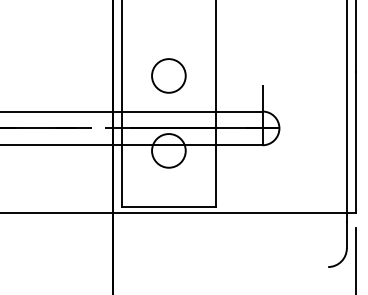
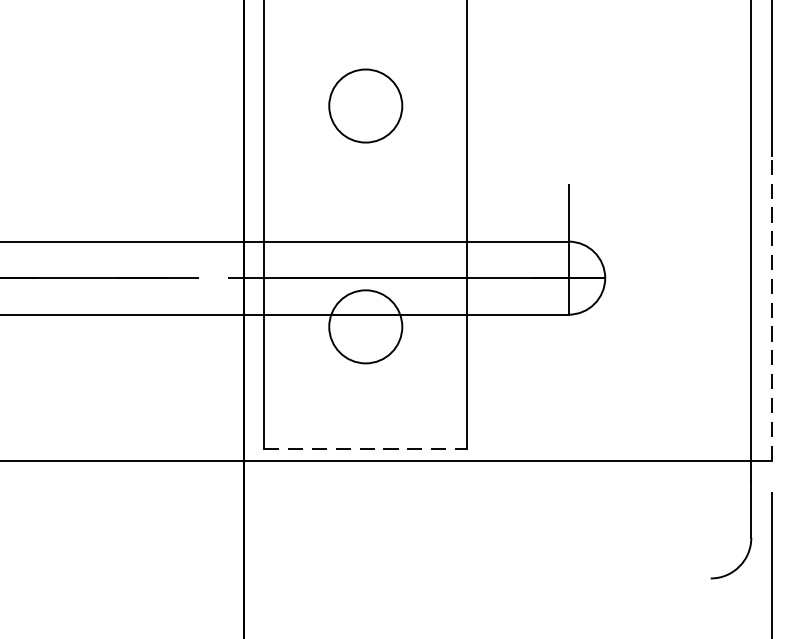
circle: (168, 75) -> (364, 105), moved
line: (356, 141) -> (772, 306), solid -> dashed
line: (168, 207) -> (364, 449), solid -> dashed

